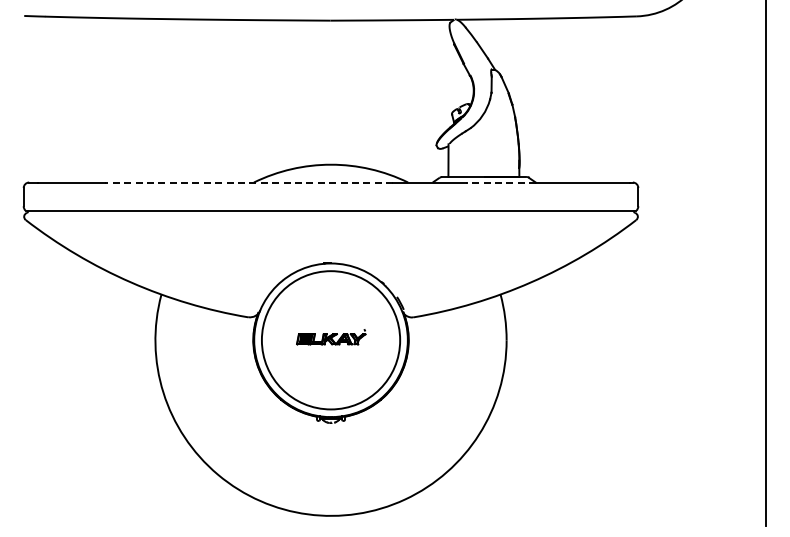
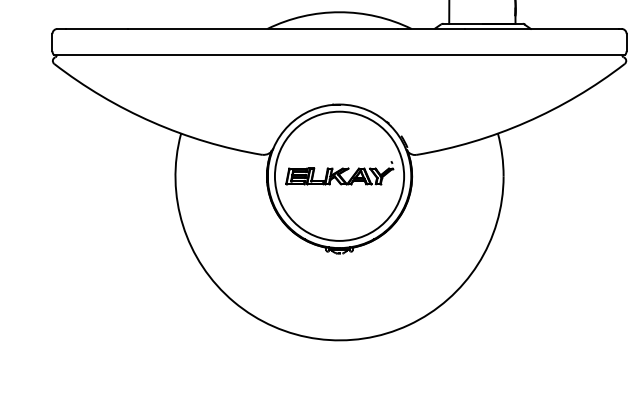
line: (248, 182) -> (262, 28), dashed -> solid
line: (500, 182) -> (497, 28), dashed -> solid
part: (331, 337) -> (339, 173), size x1.67

